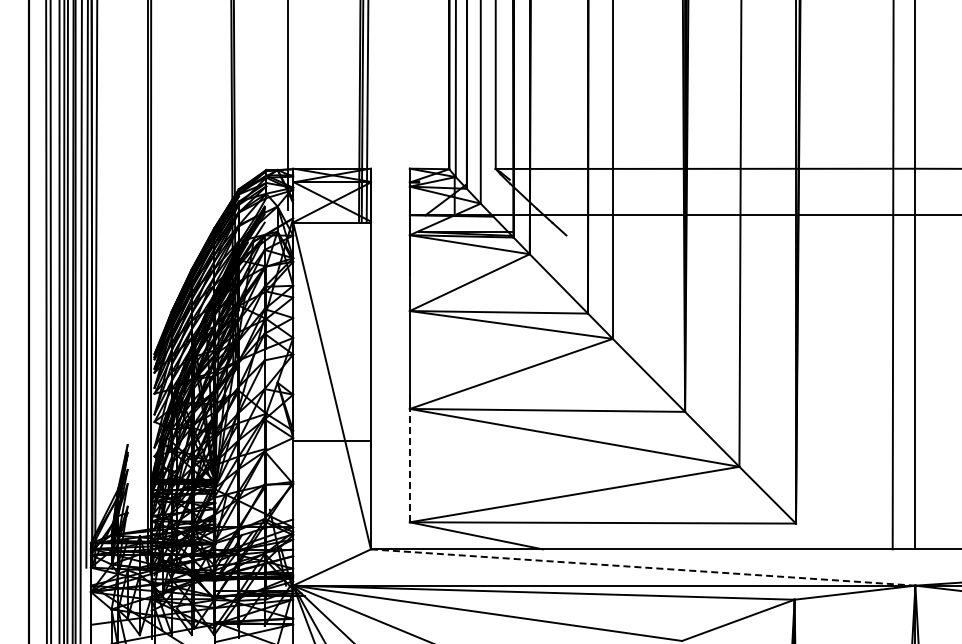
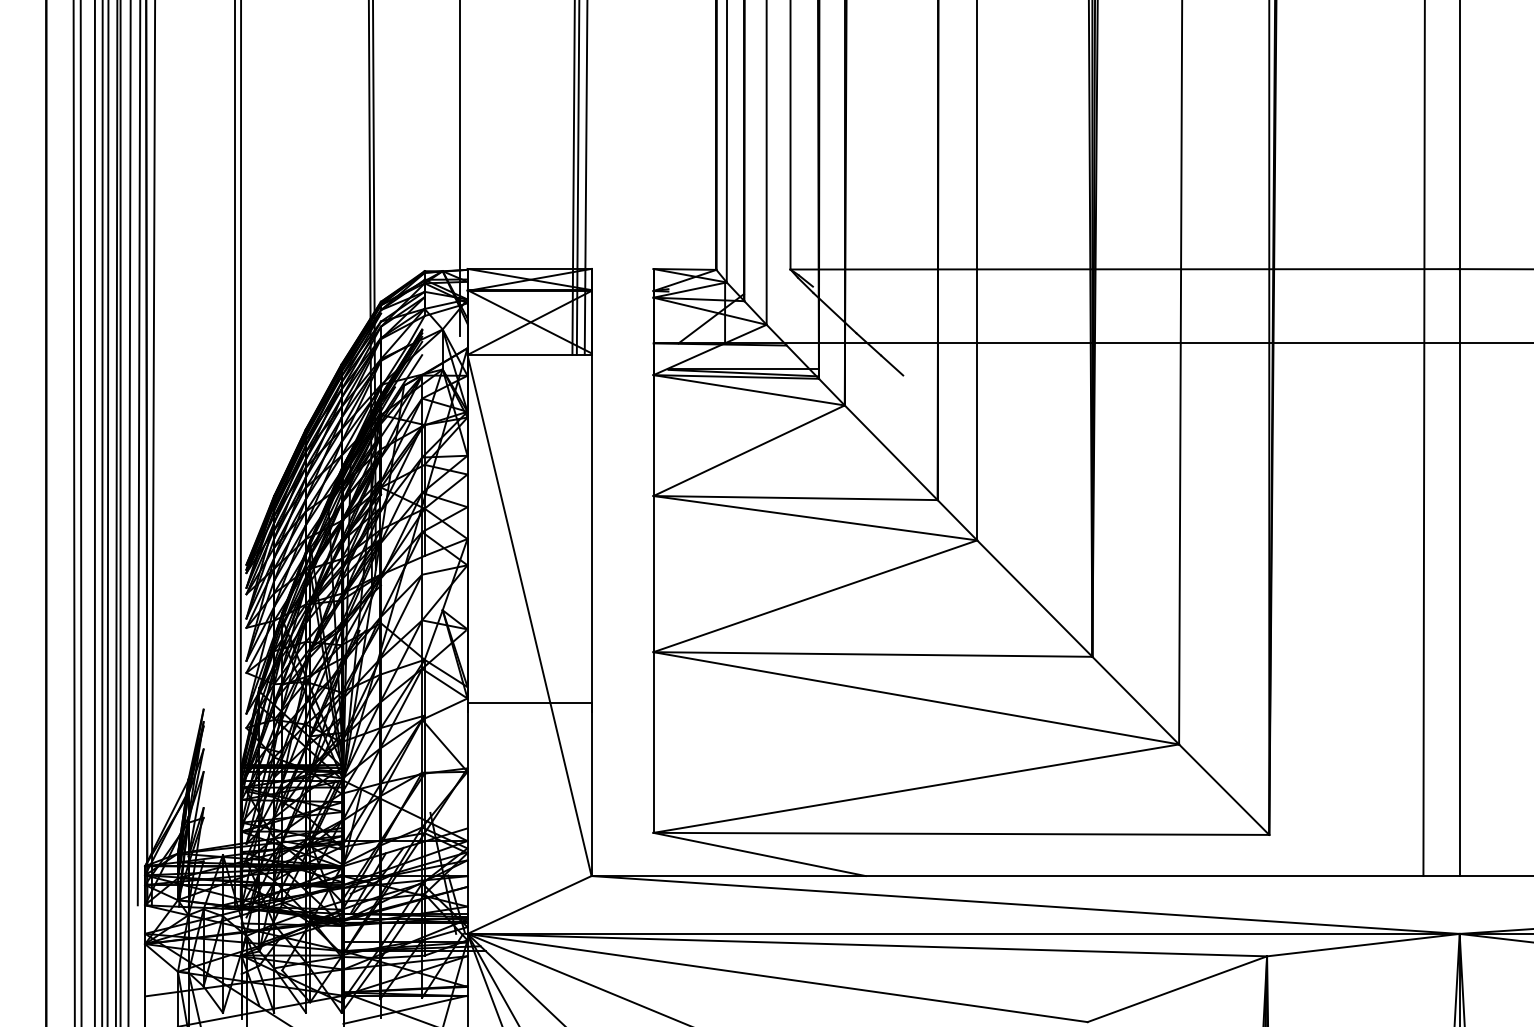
line: (409, 465) -> (652, 742), dashed -> solid
line: (643, 567) -> (1026, 904), dashed -> solid

